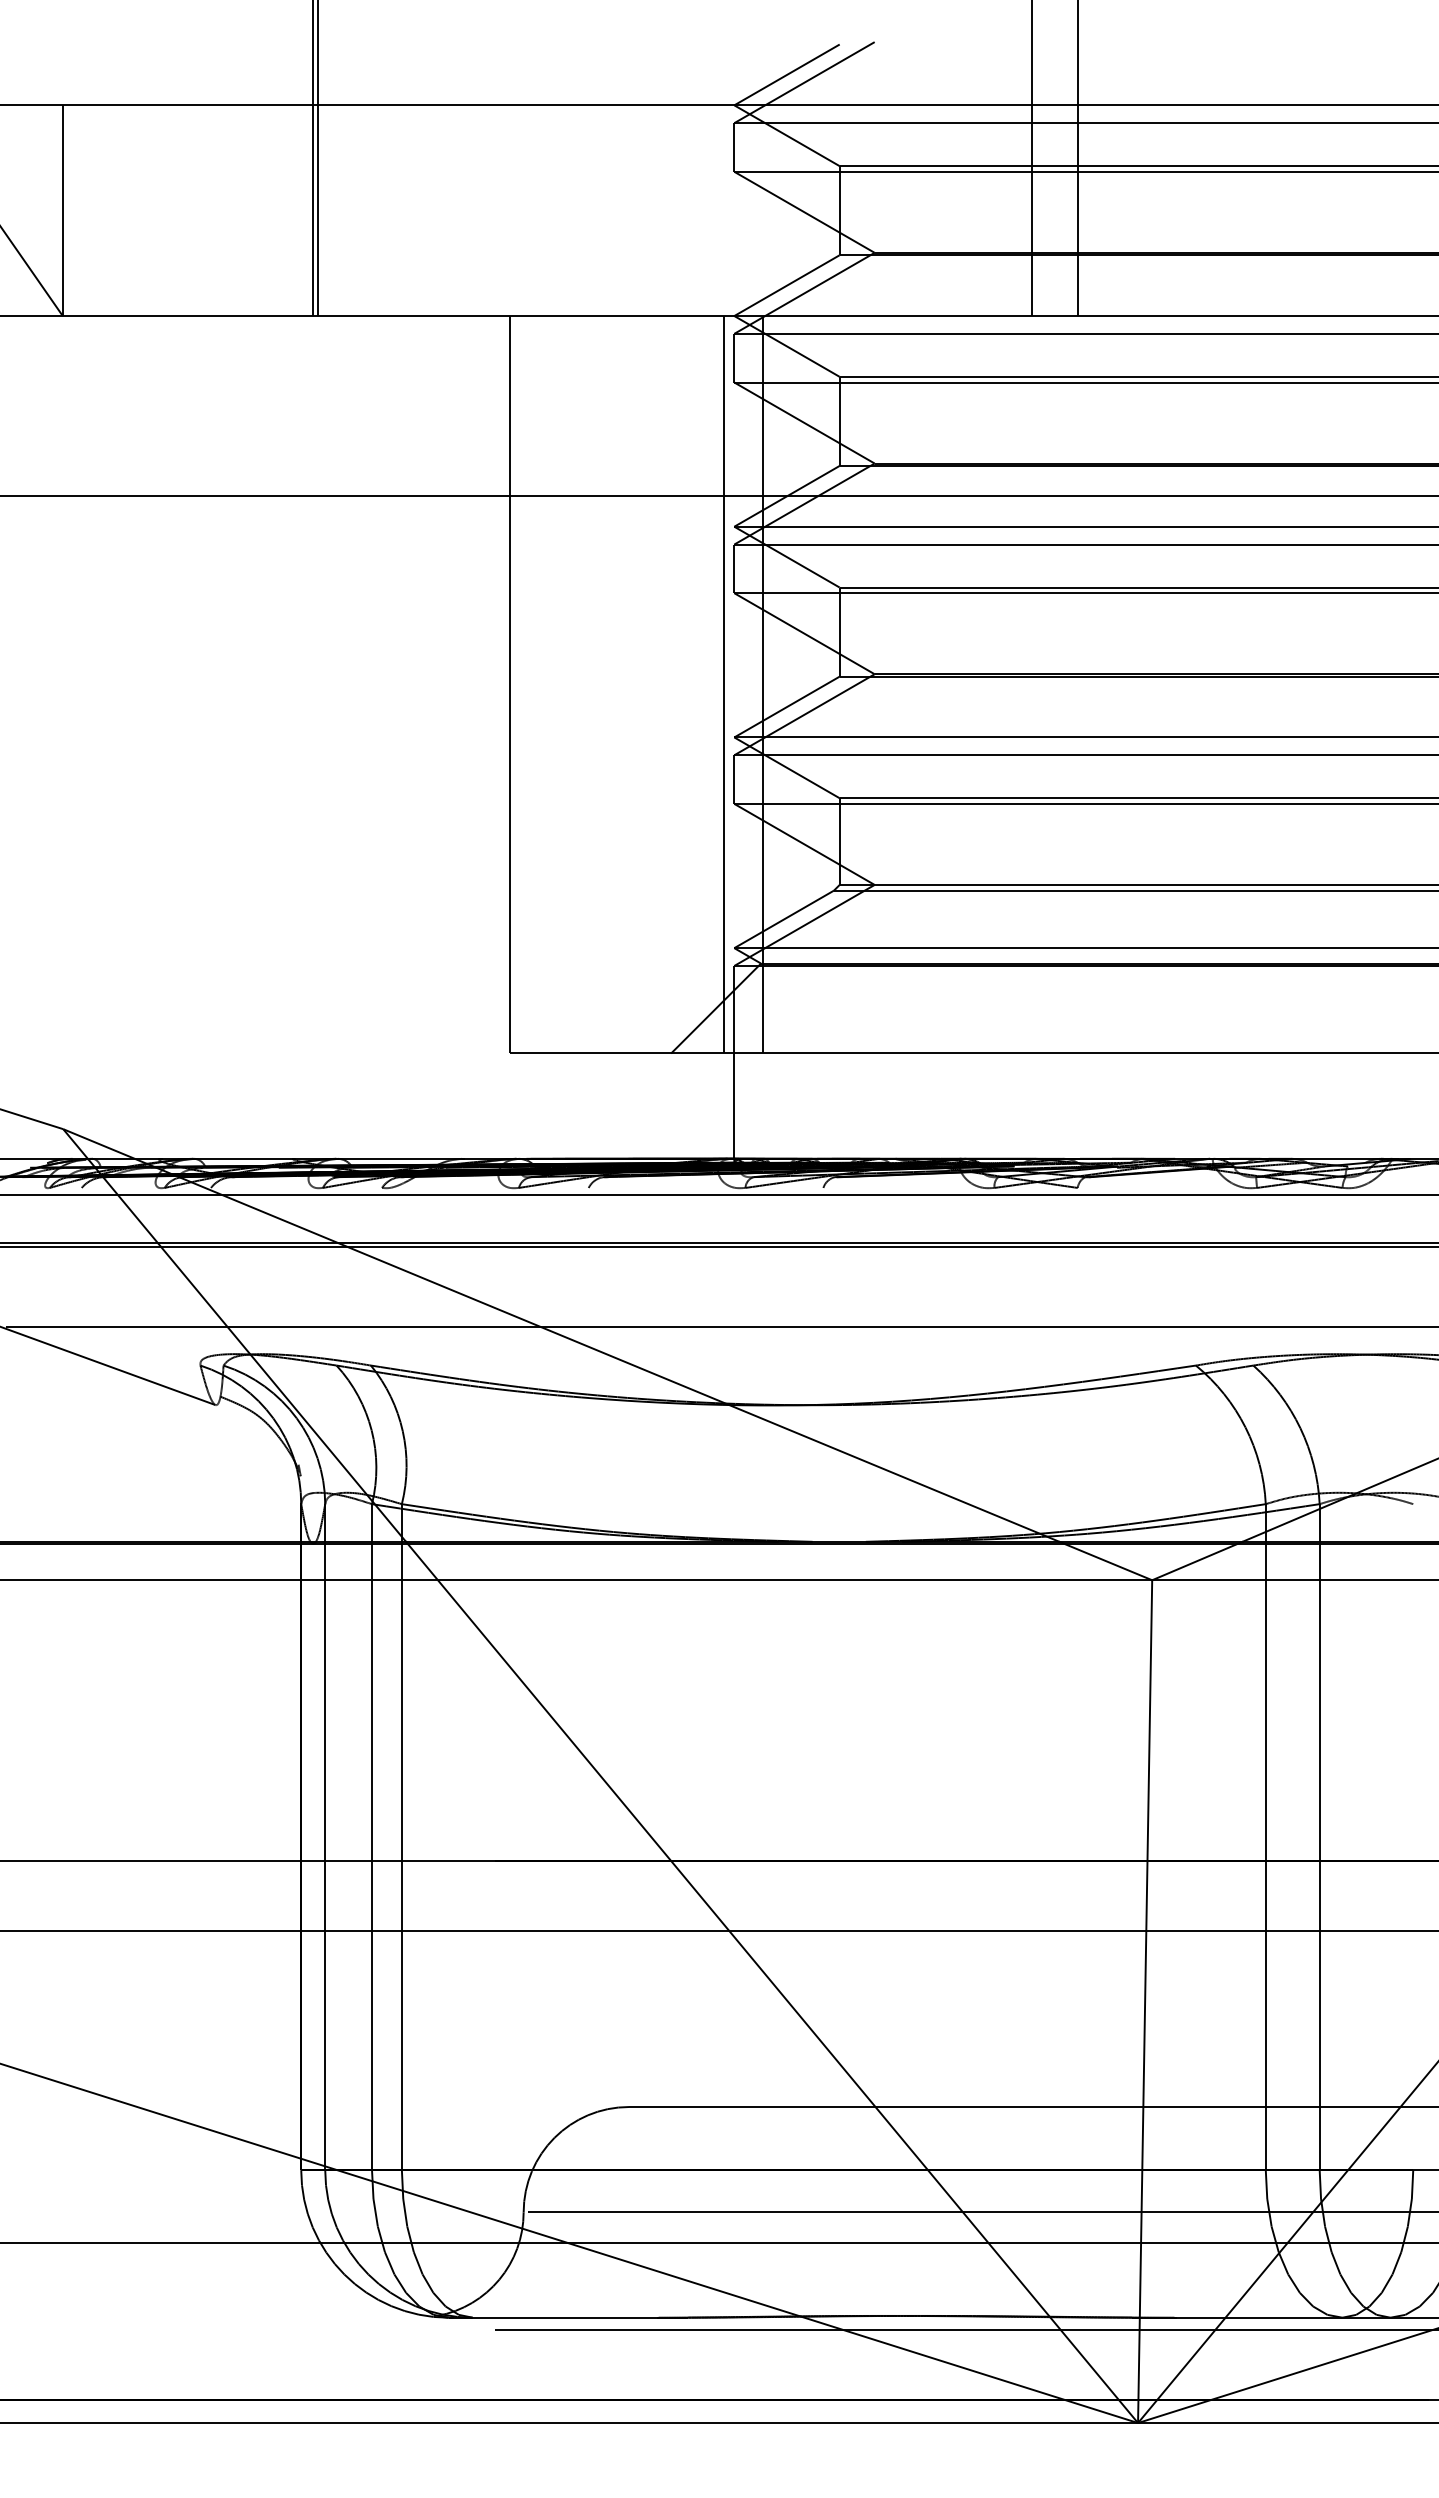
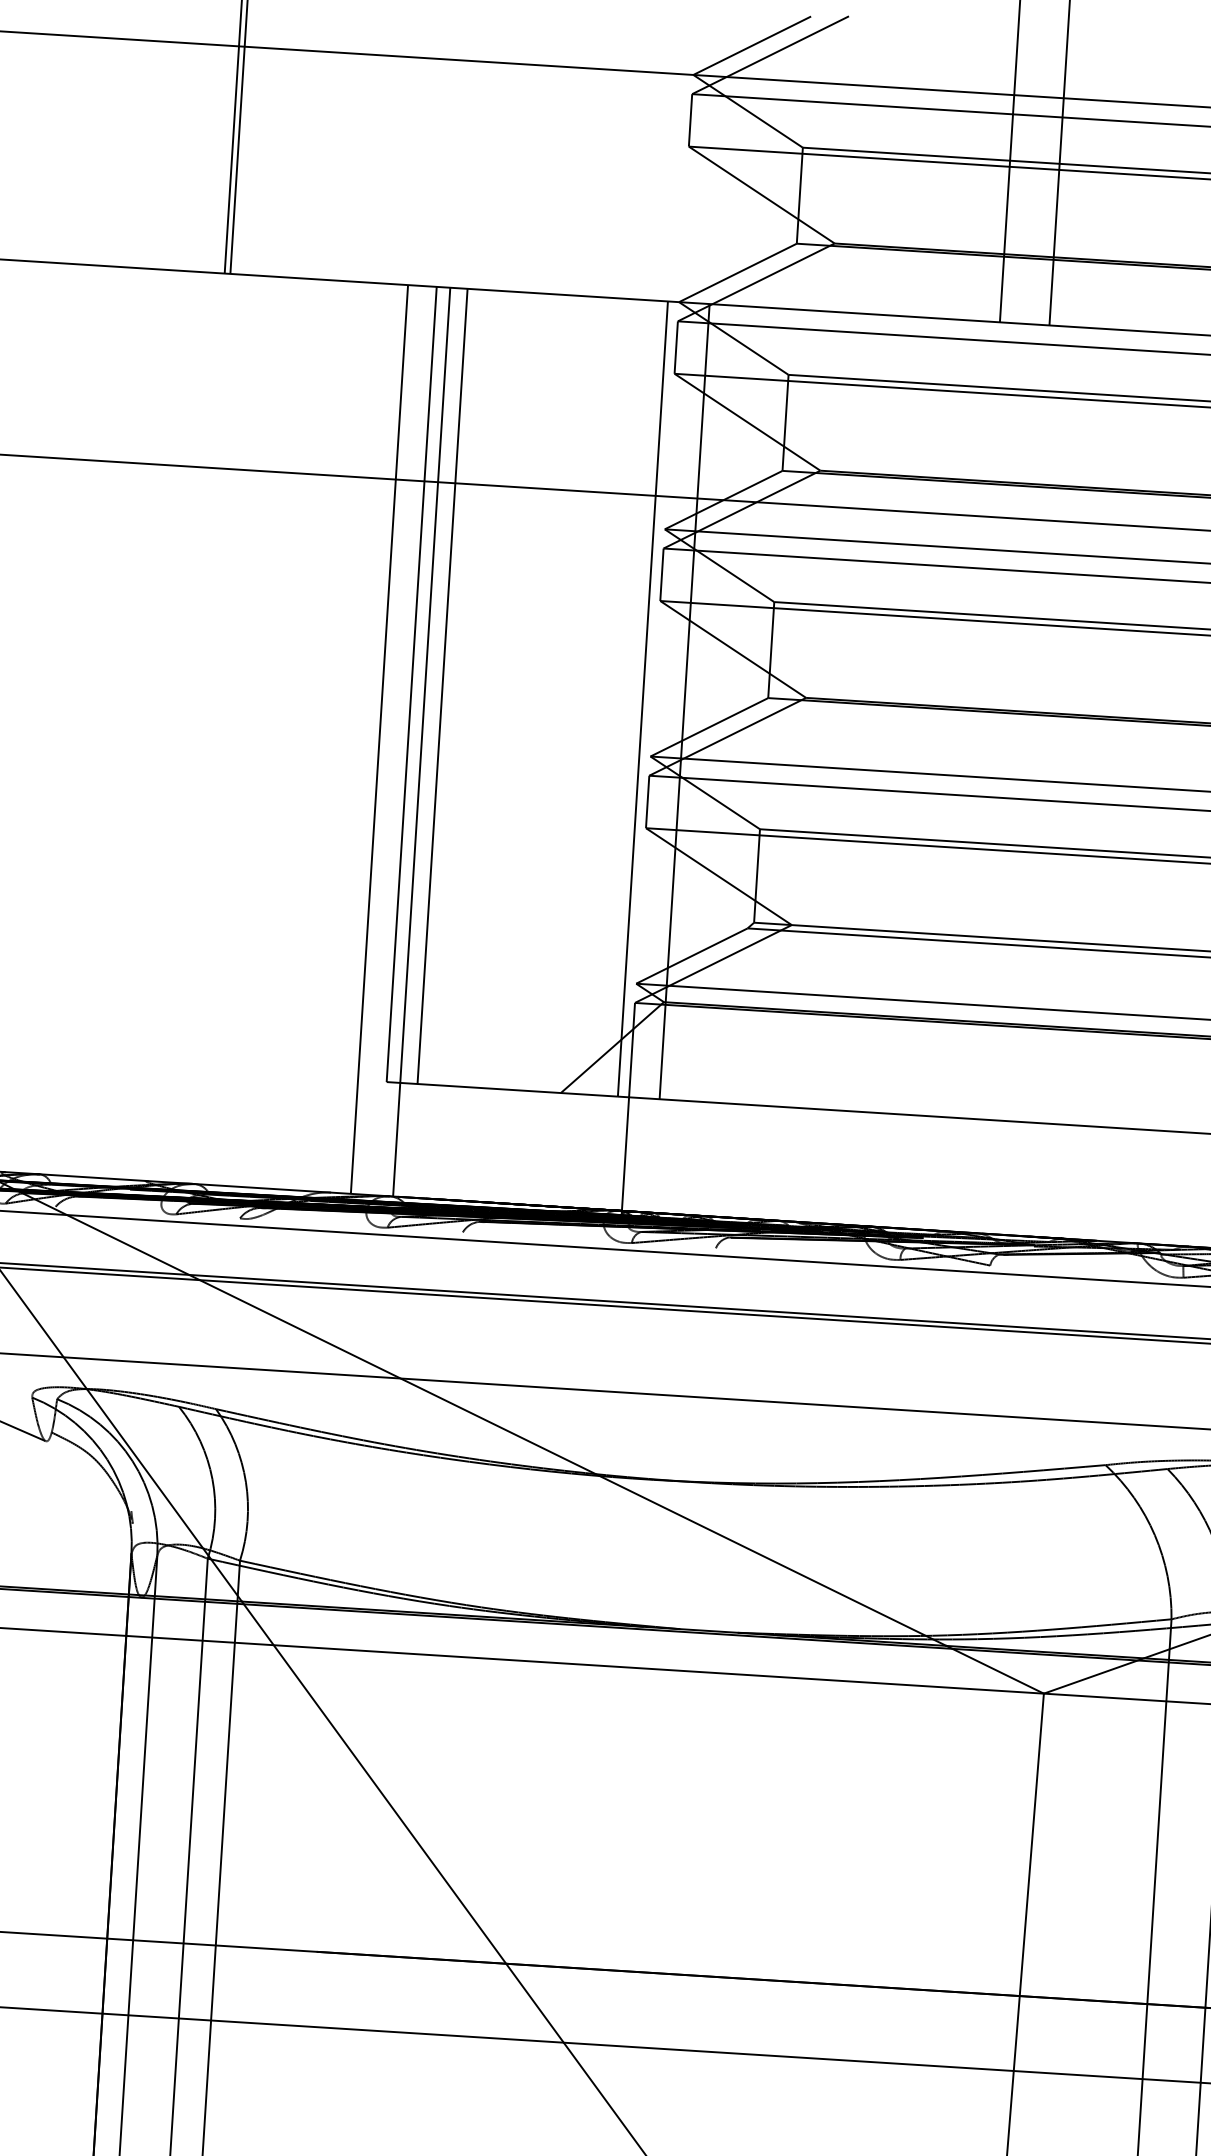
line: (538, 684) -> (442, 686), added
line: (482, 737) -> (378, 739), added
line: (522, 737) -> (422, 742), added

